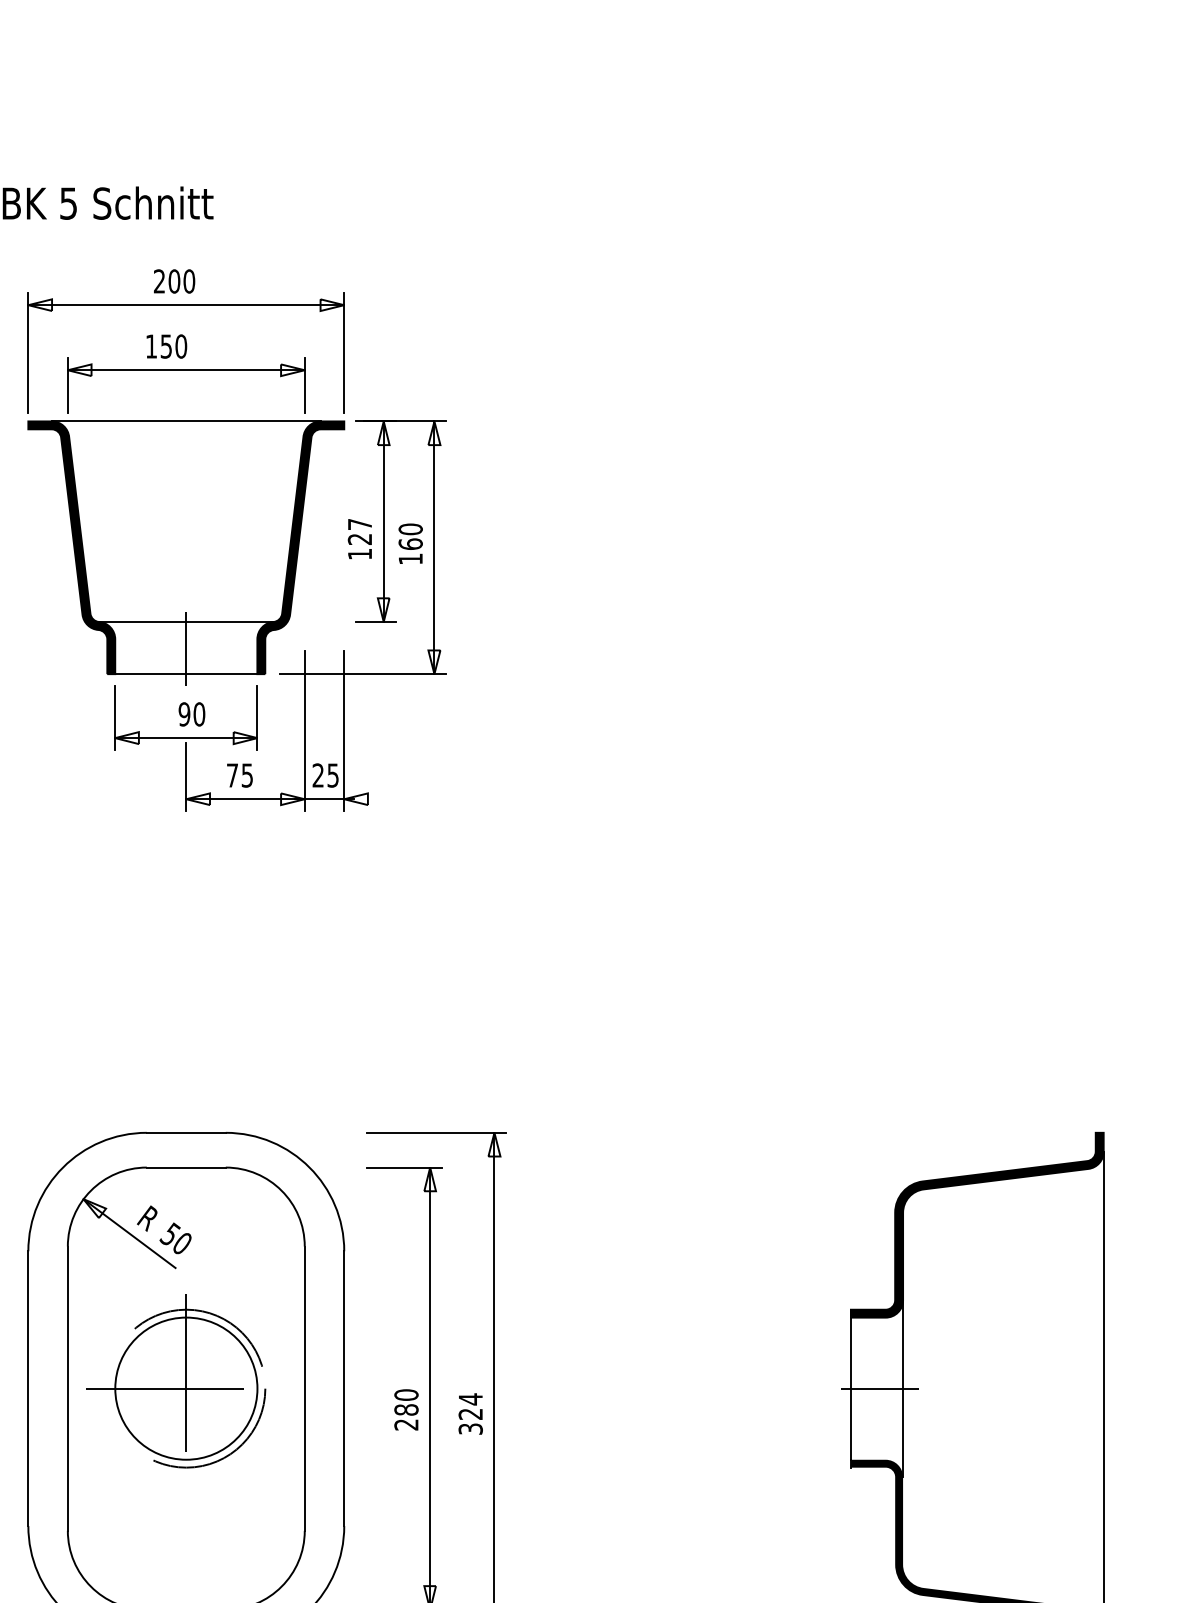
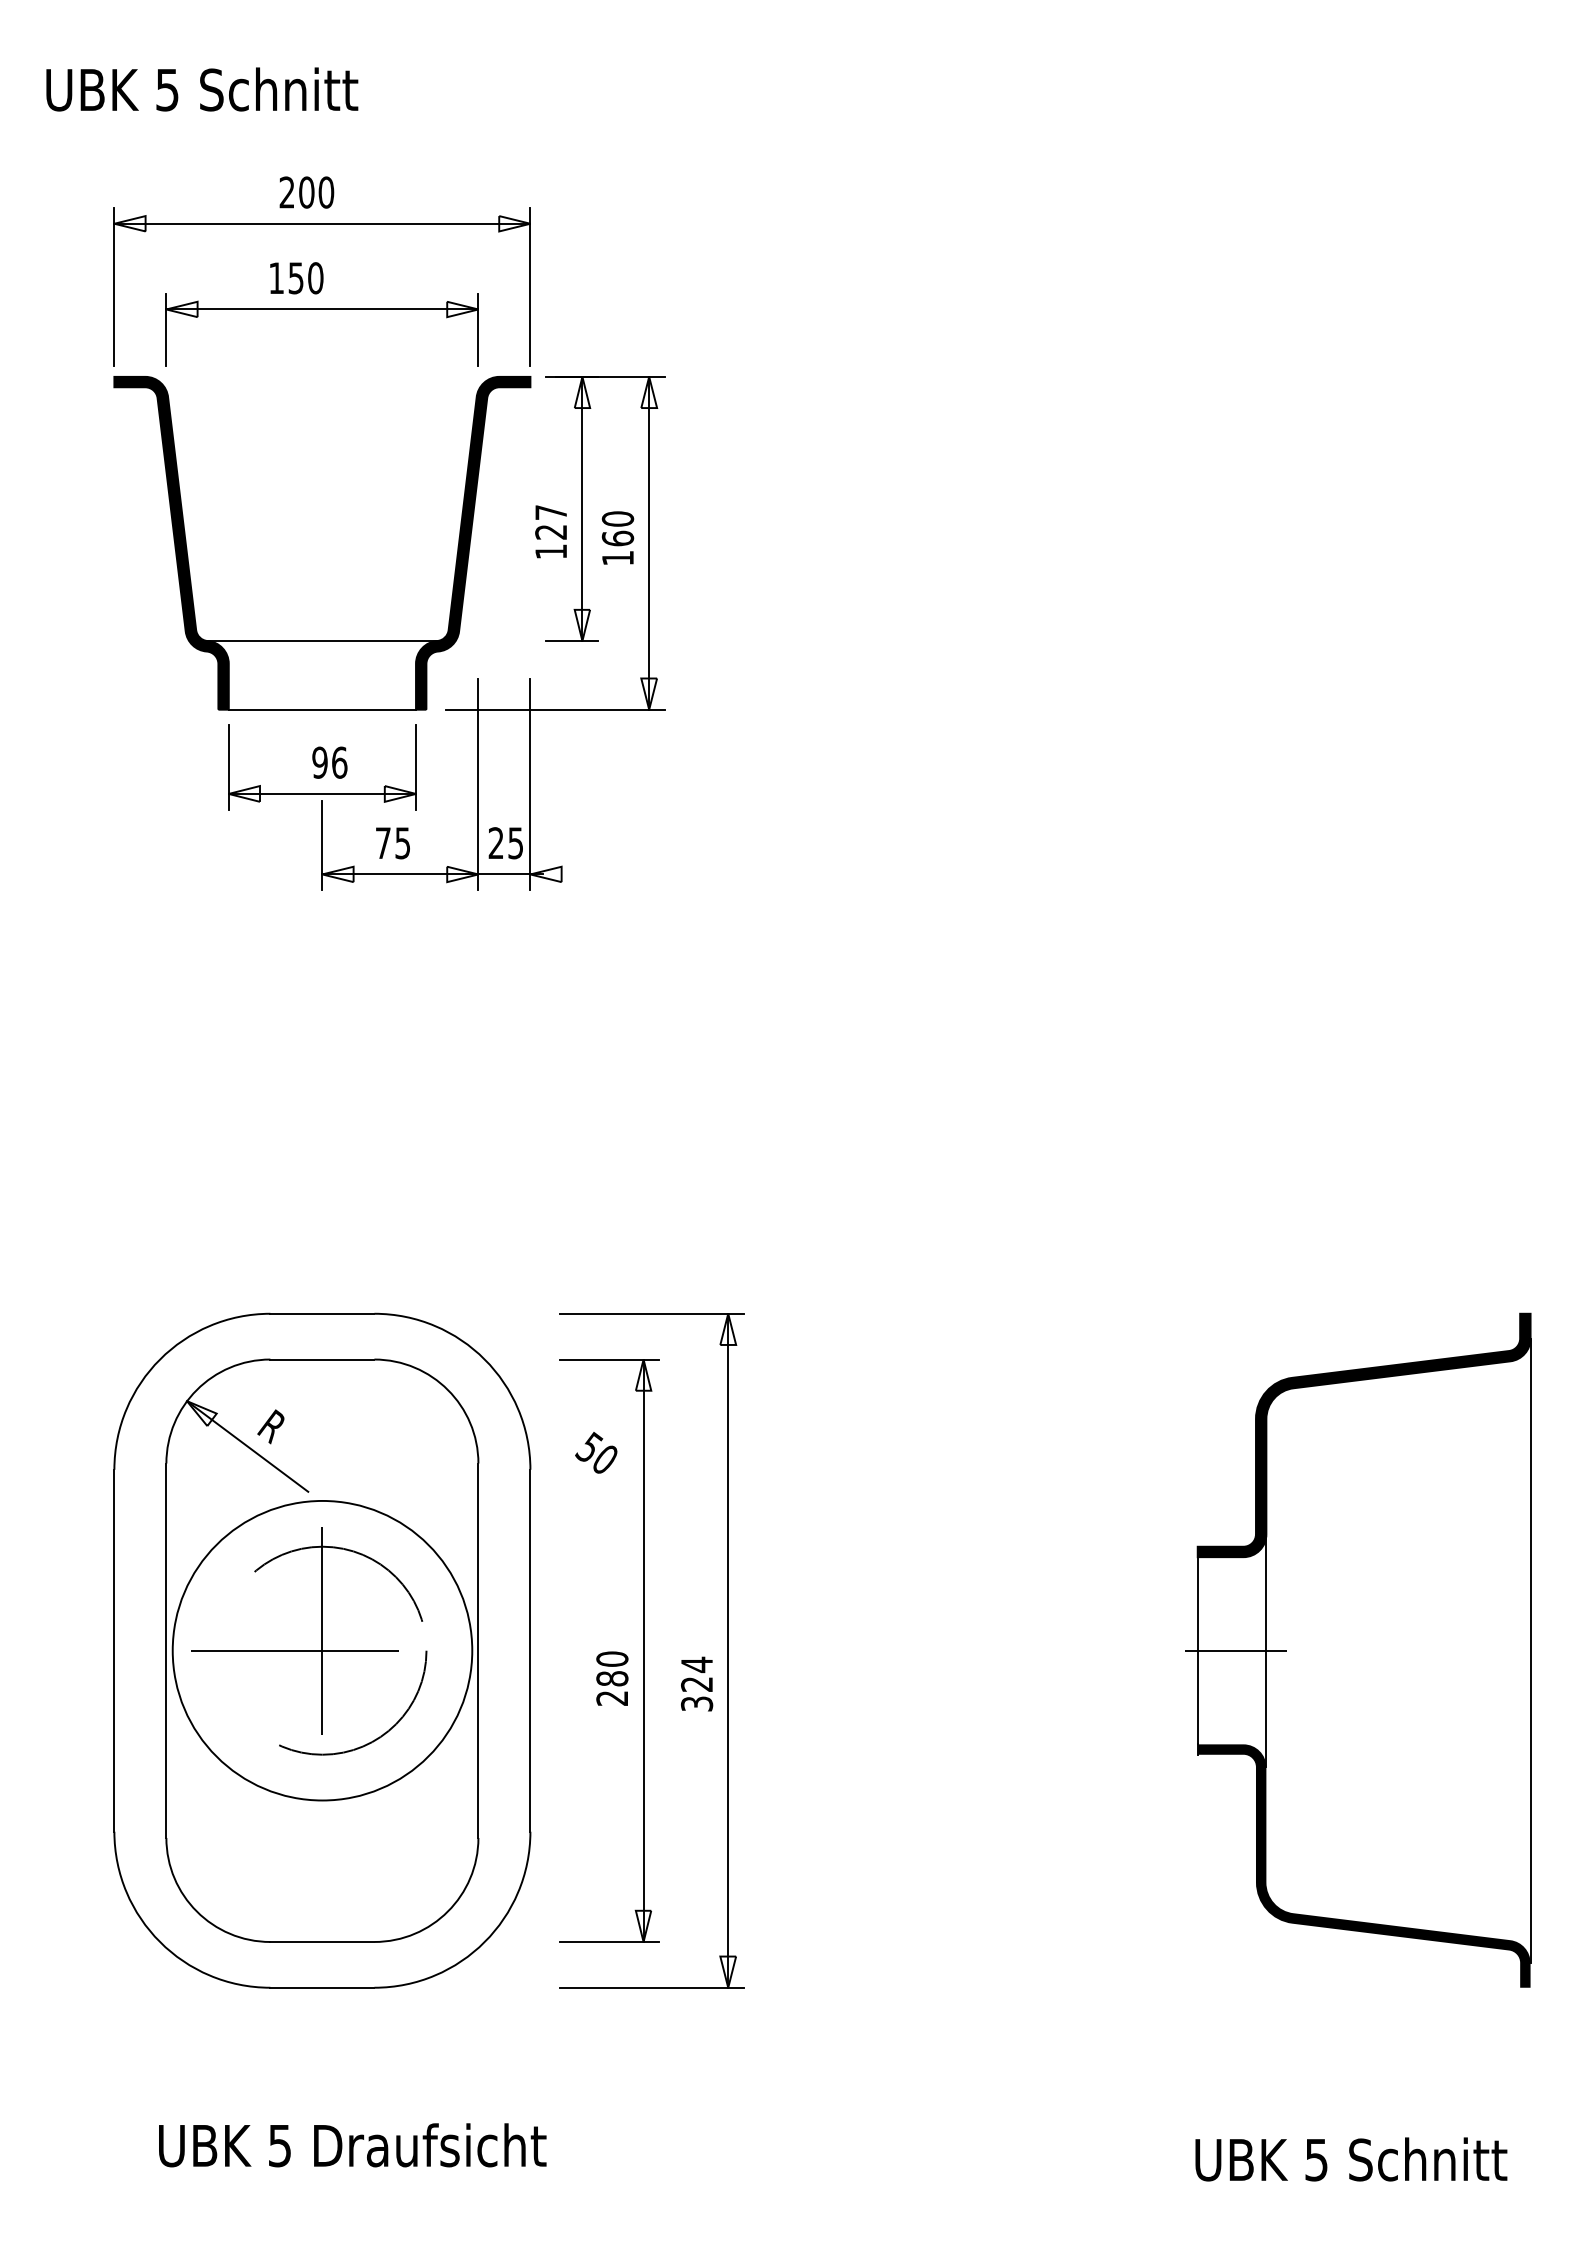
line: (186, 421) -> (322, 376), removed
line: (186, 648) -> (322, 676), removed
text: (199, 714) -> (339, 762), 90 -> 96
text: (175, 1238) -> (596, 1452), moved
circle: (186, 1388) -> (322, 1650), size x1.6

